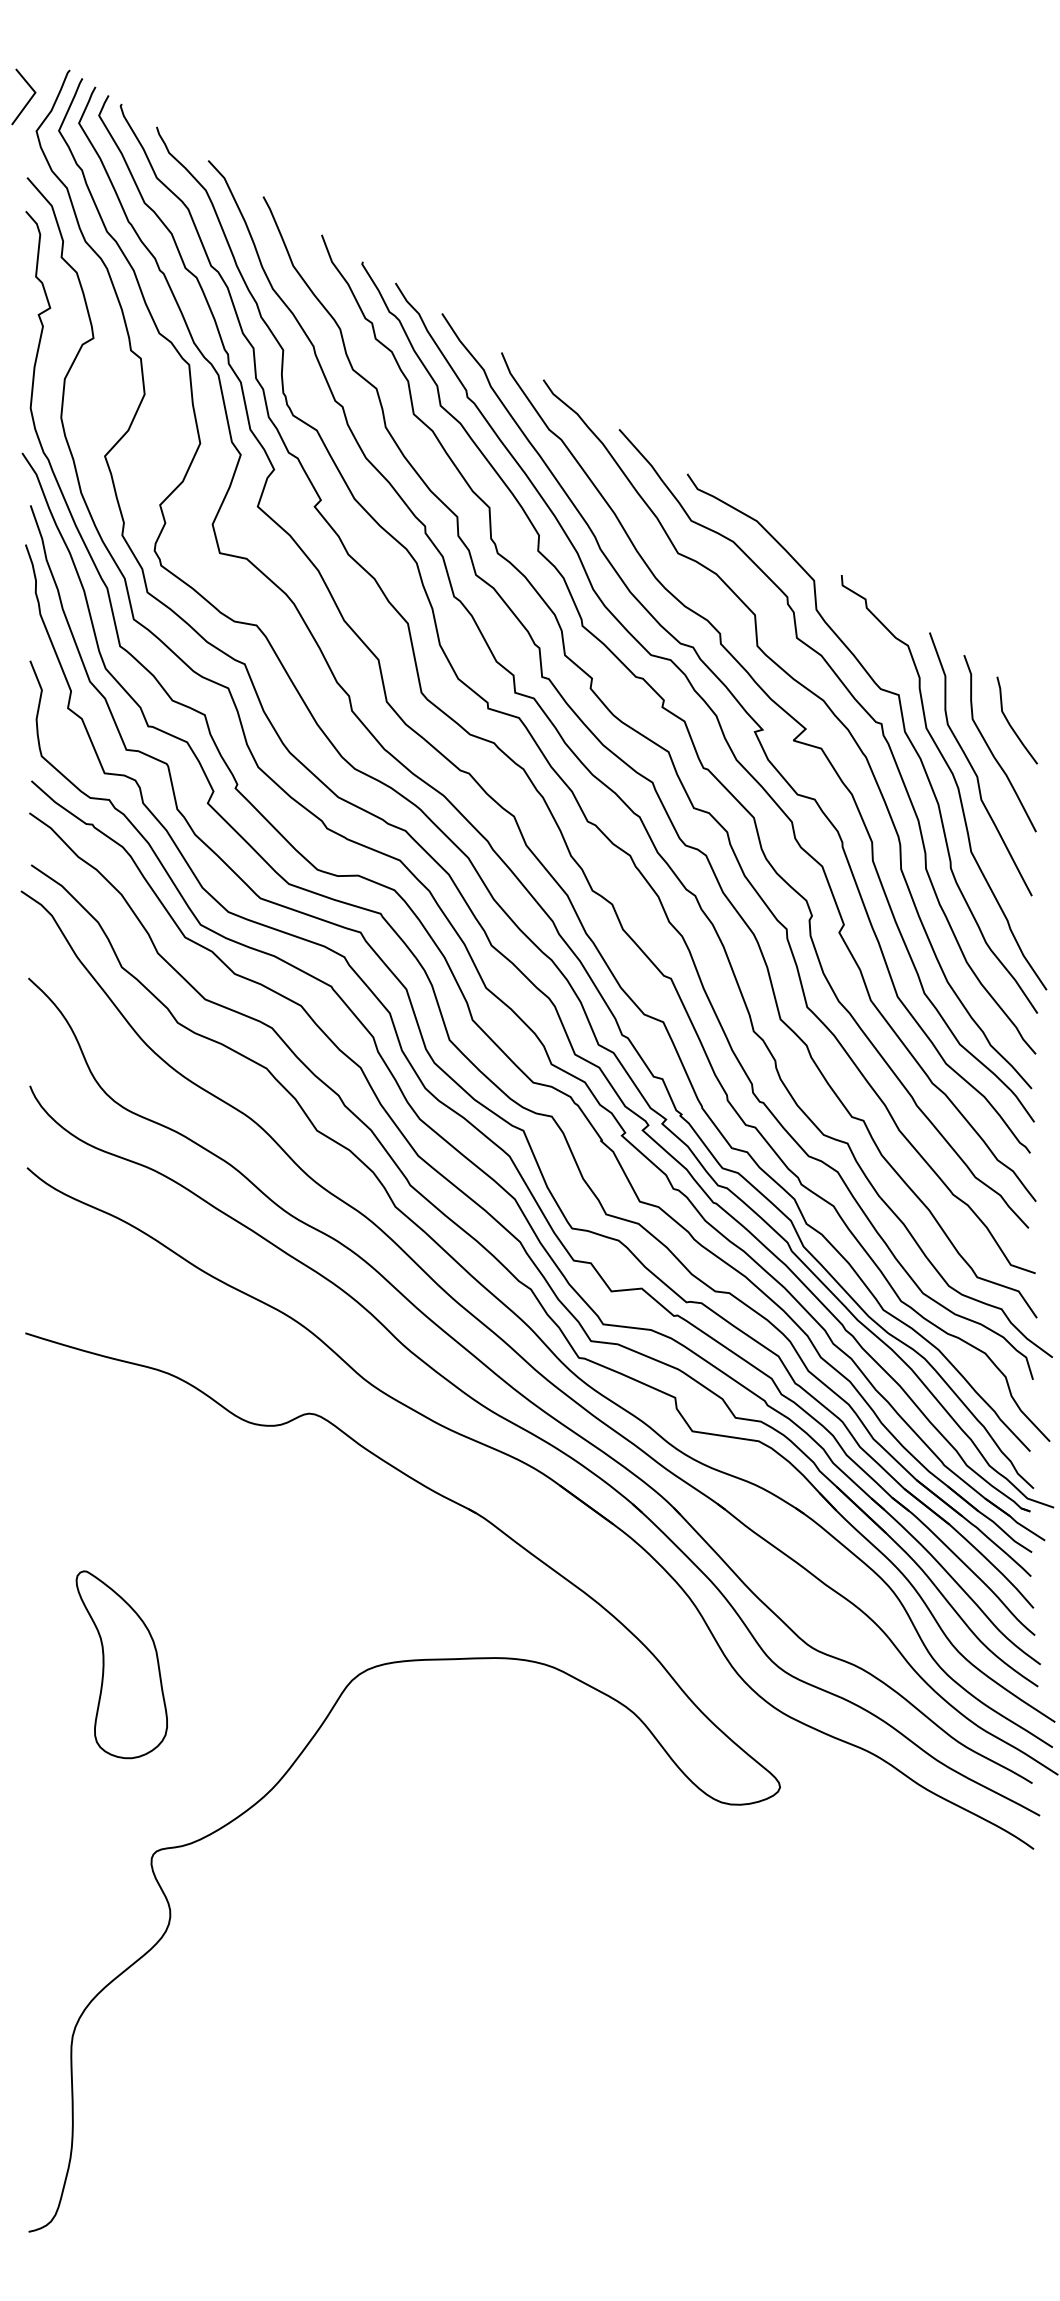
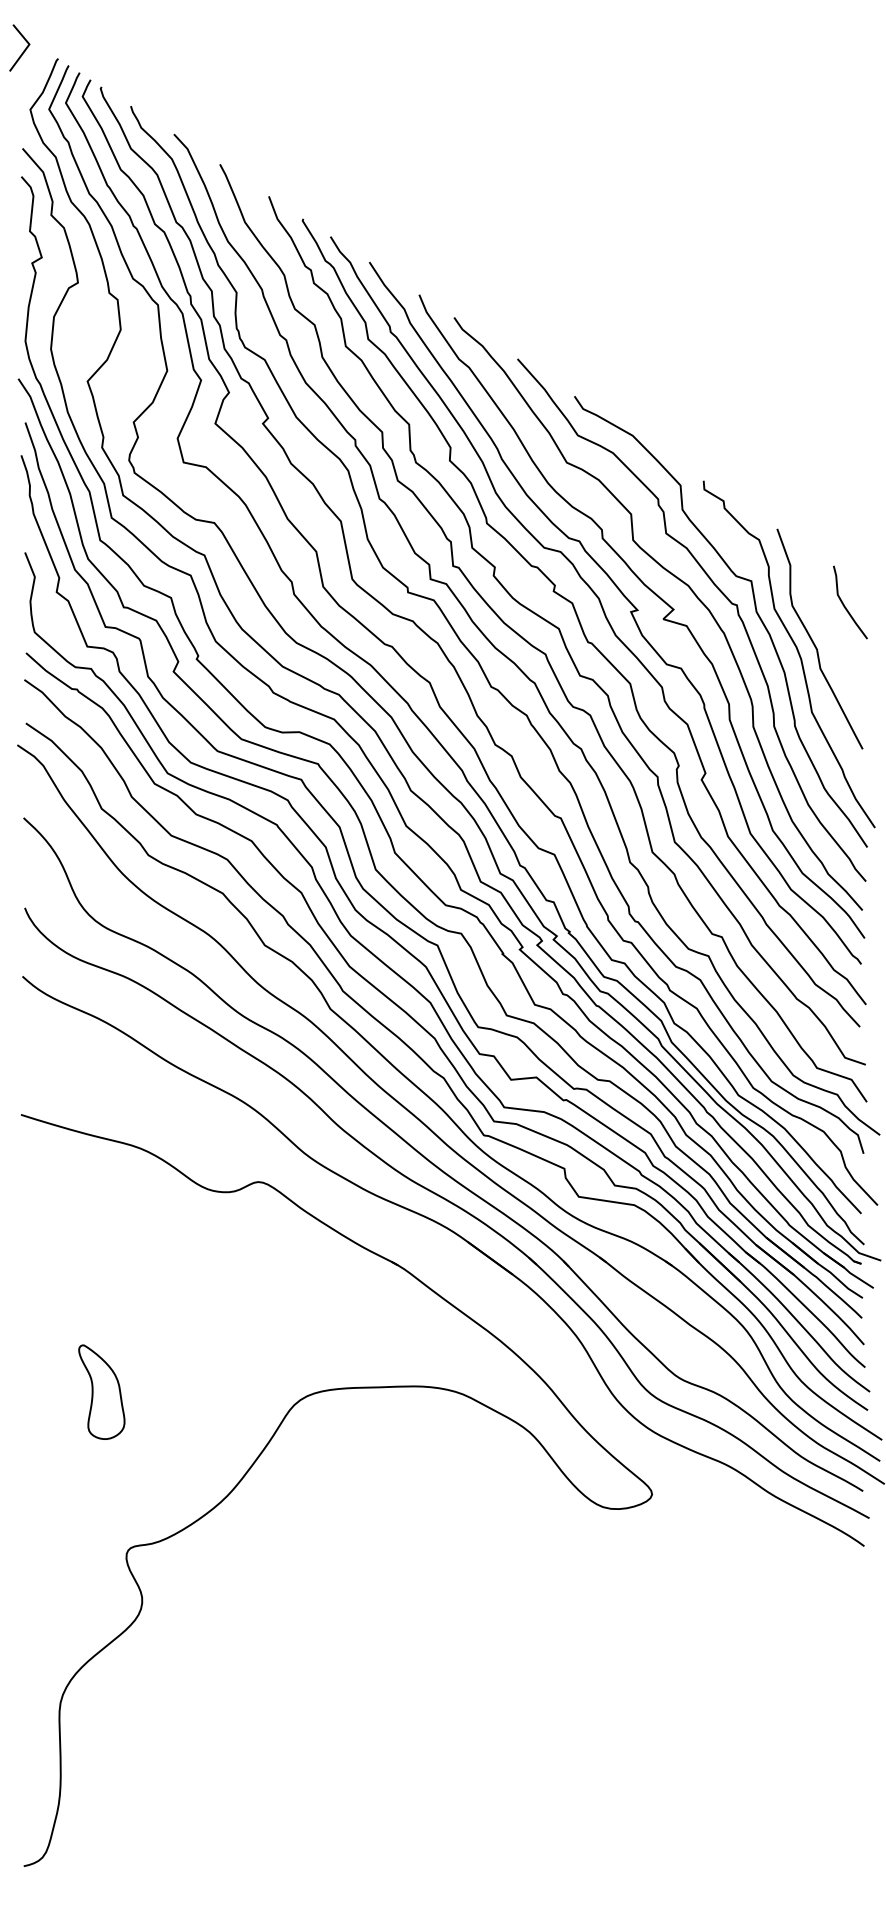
line: (28, 99) -> (23, 50), moved
curve: (989, 746) -> (827, 624), removed
part: (121, 1665) -> (101, 1392), size x0.6

